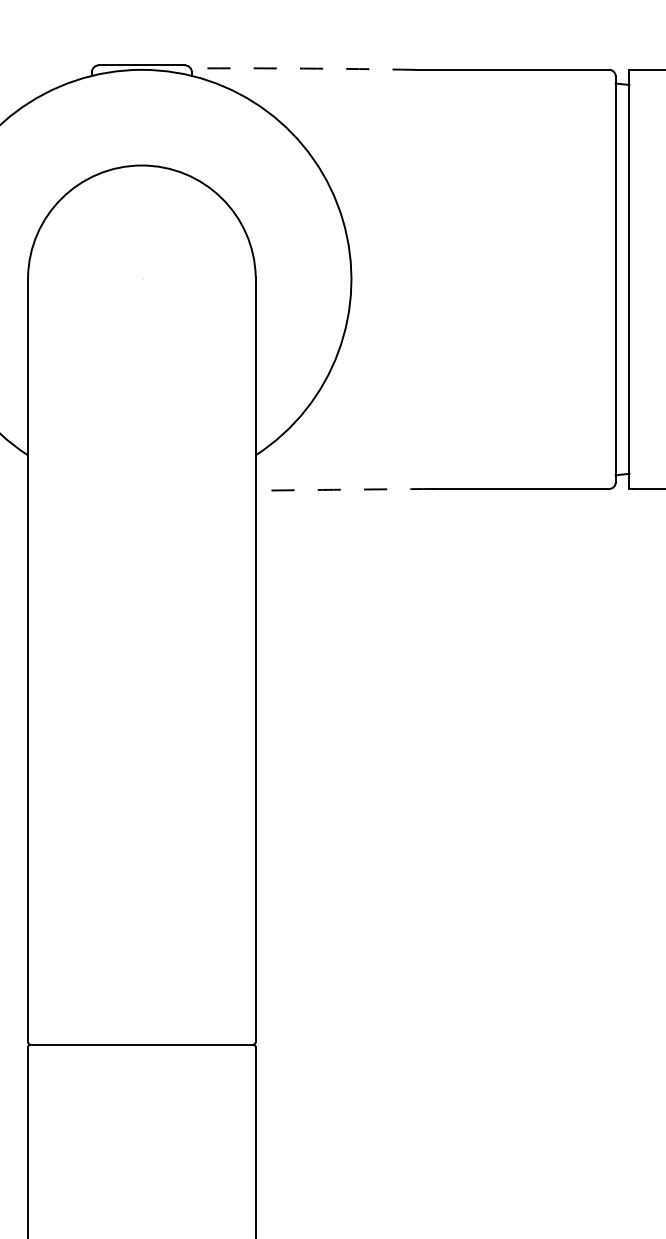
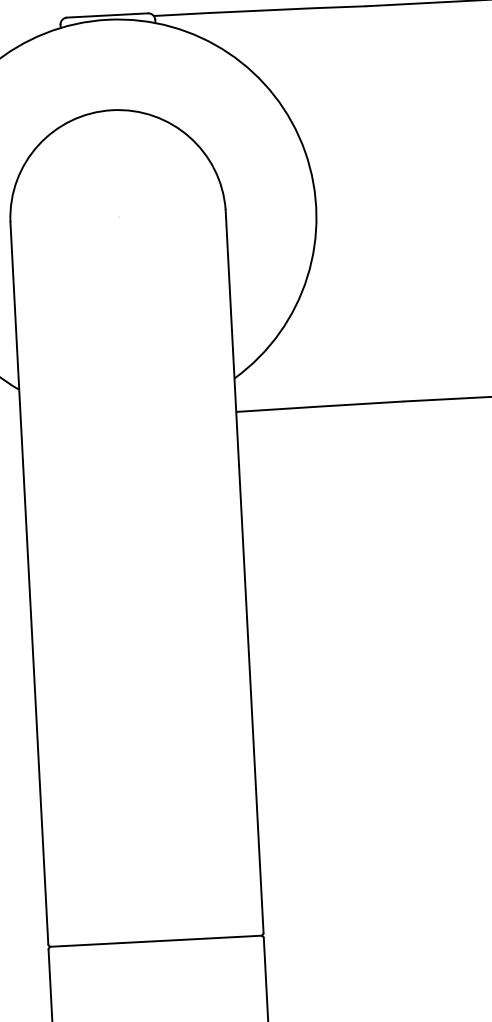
arc: (303, 68) -> (260, 10), dashed -> solid
arc: (344, 489) -> (320, 406), dashed -> solid

